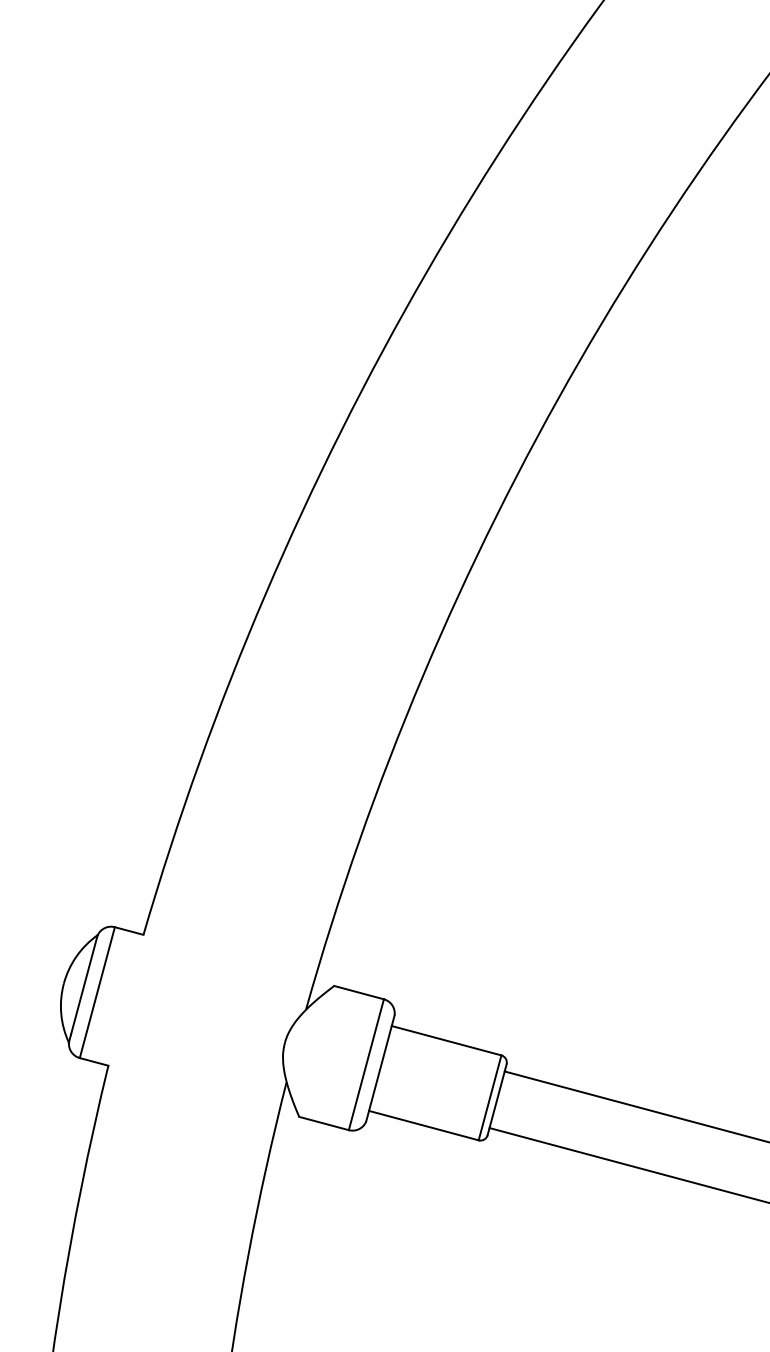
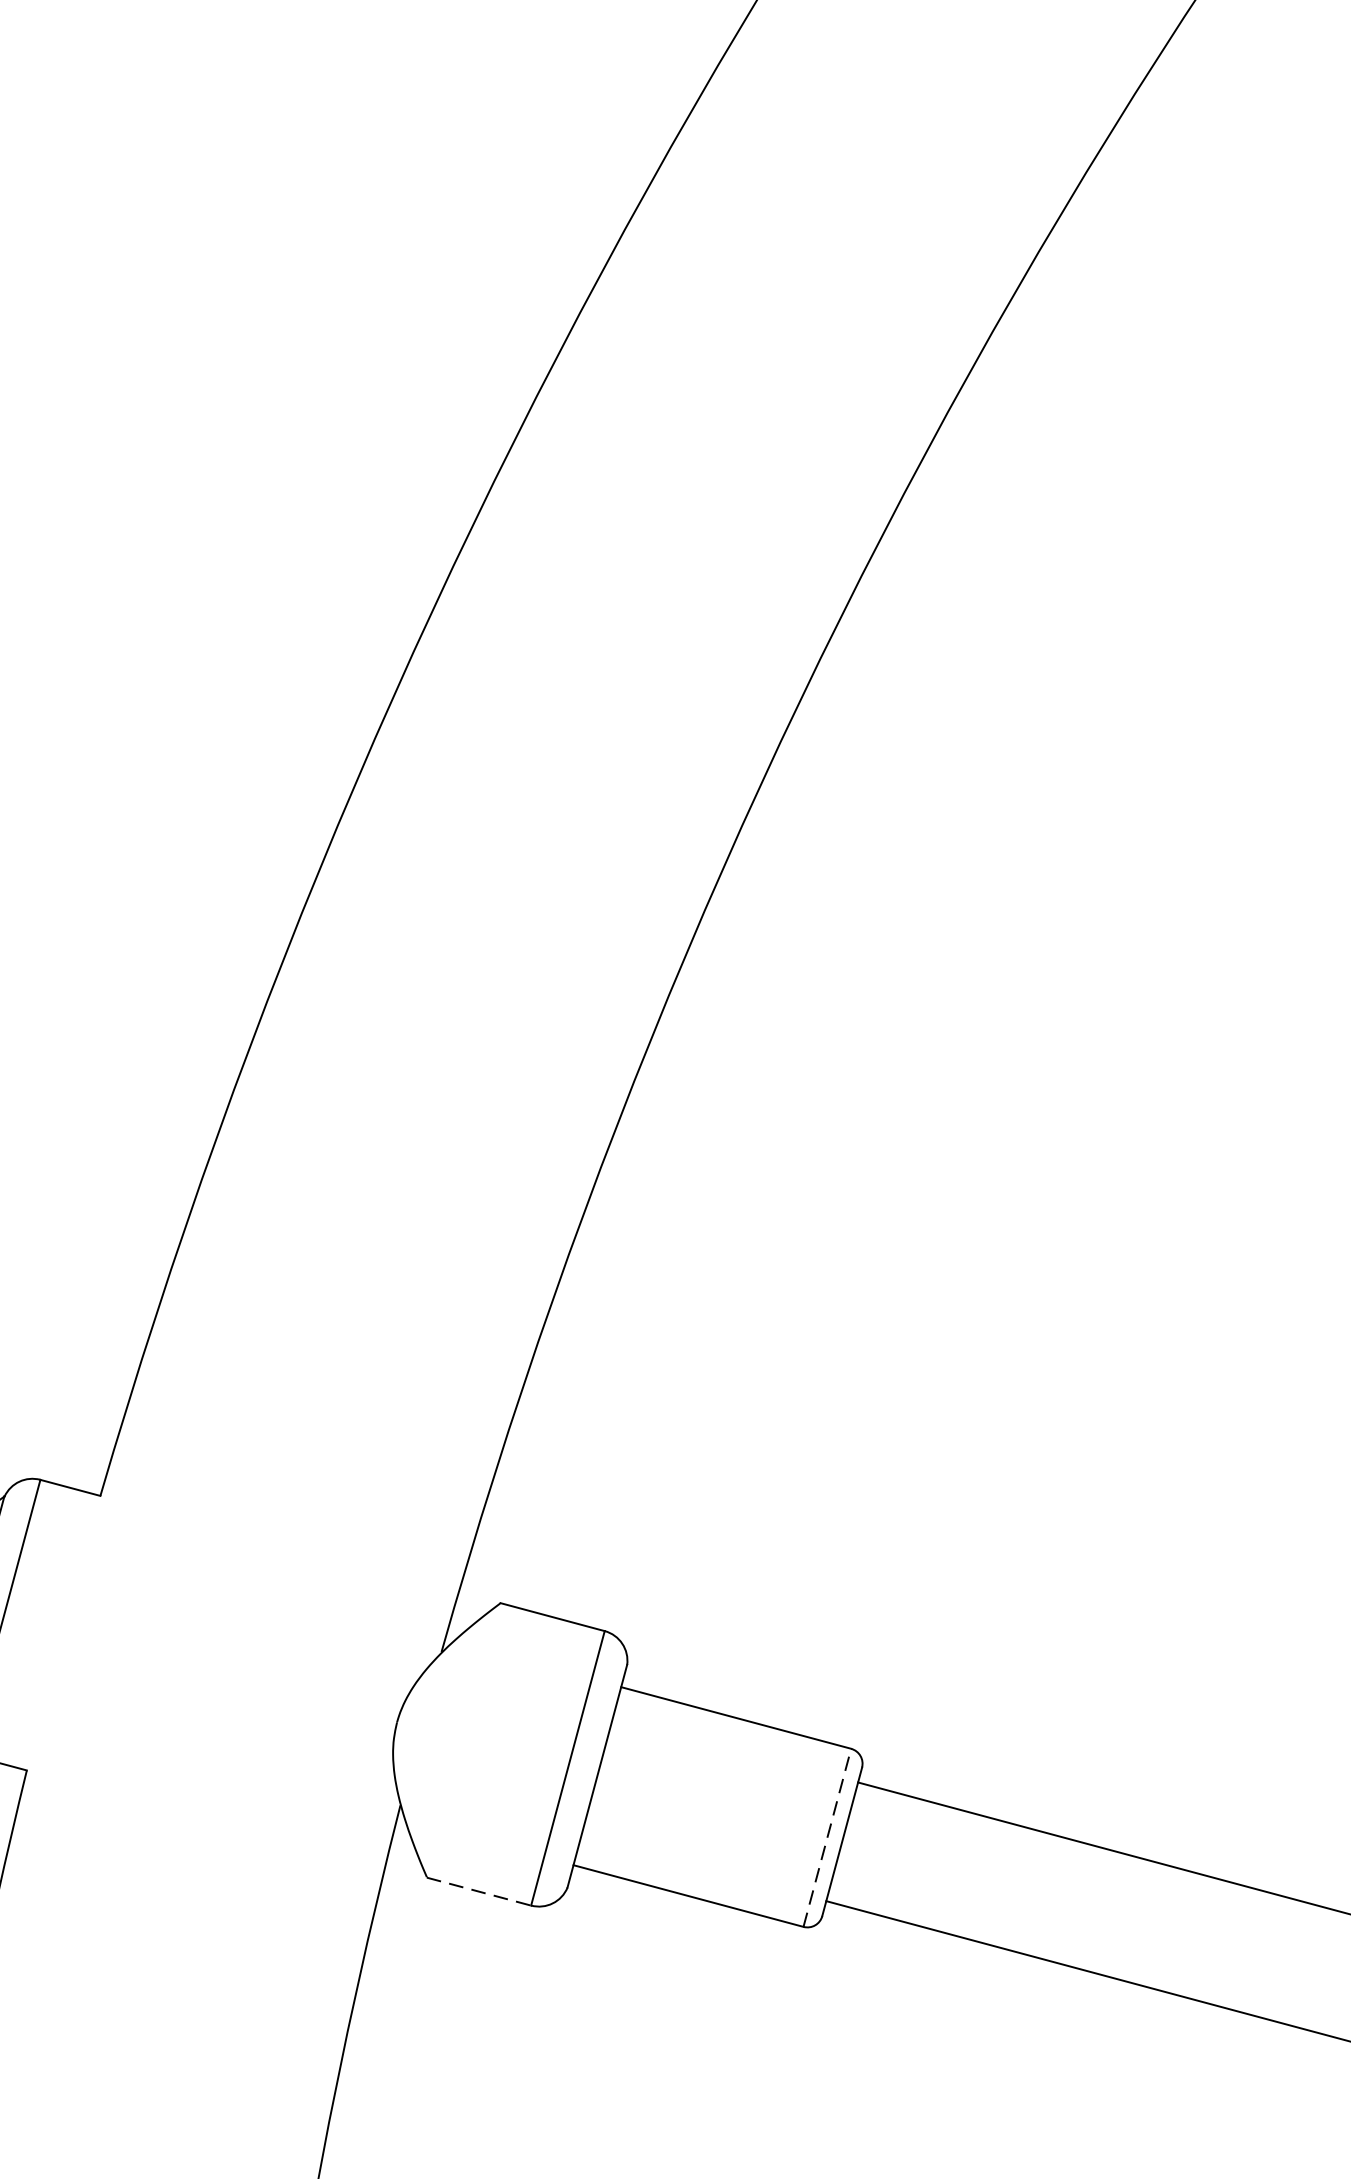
line: (490, 1097) -> (828, 1837), solid -> dashed
line: (323, 1123) -> (477, 1891), solid -> dashed

